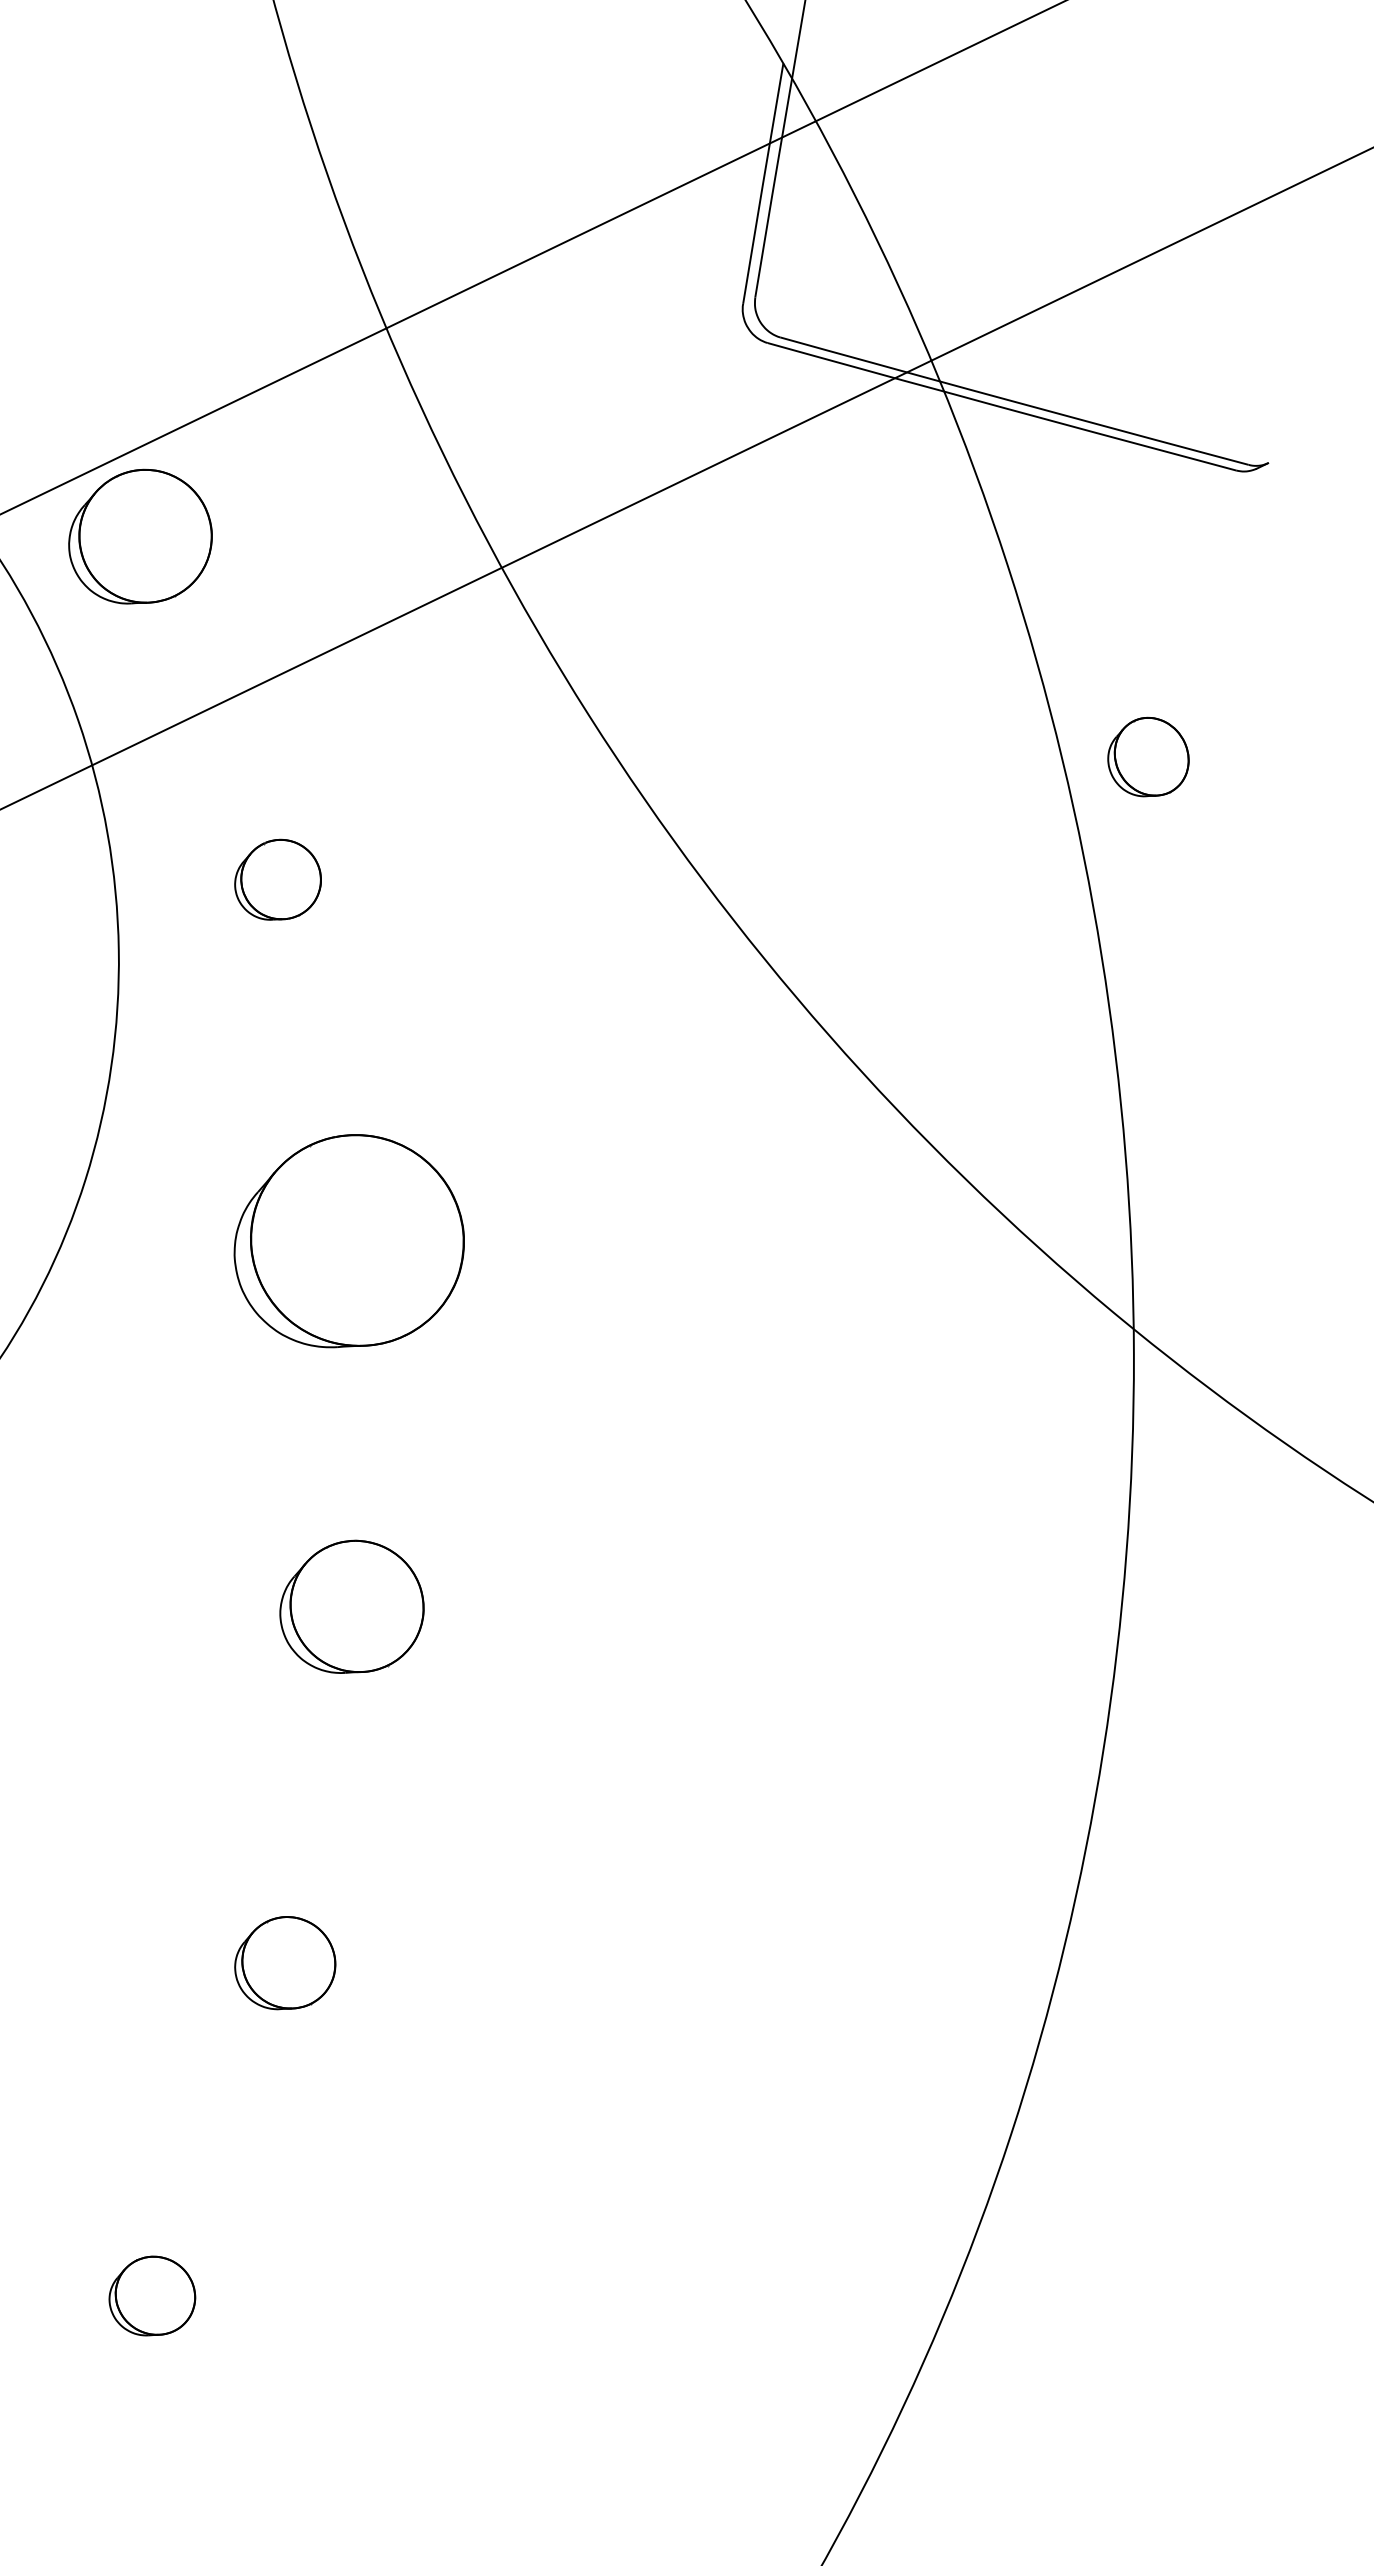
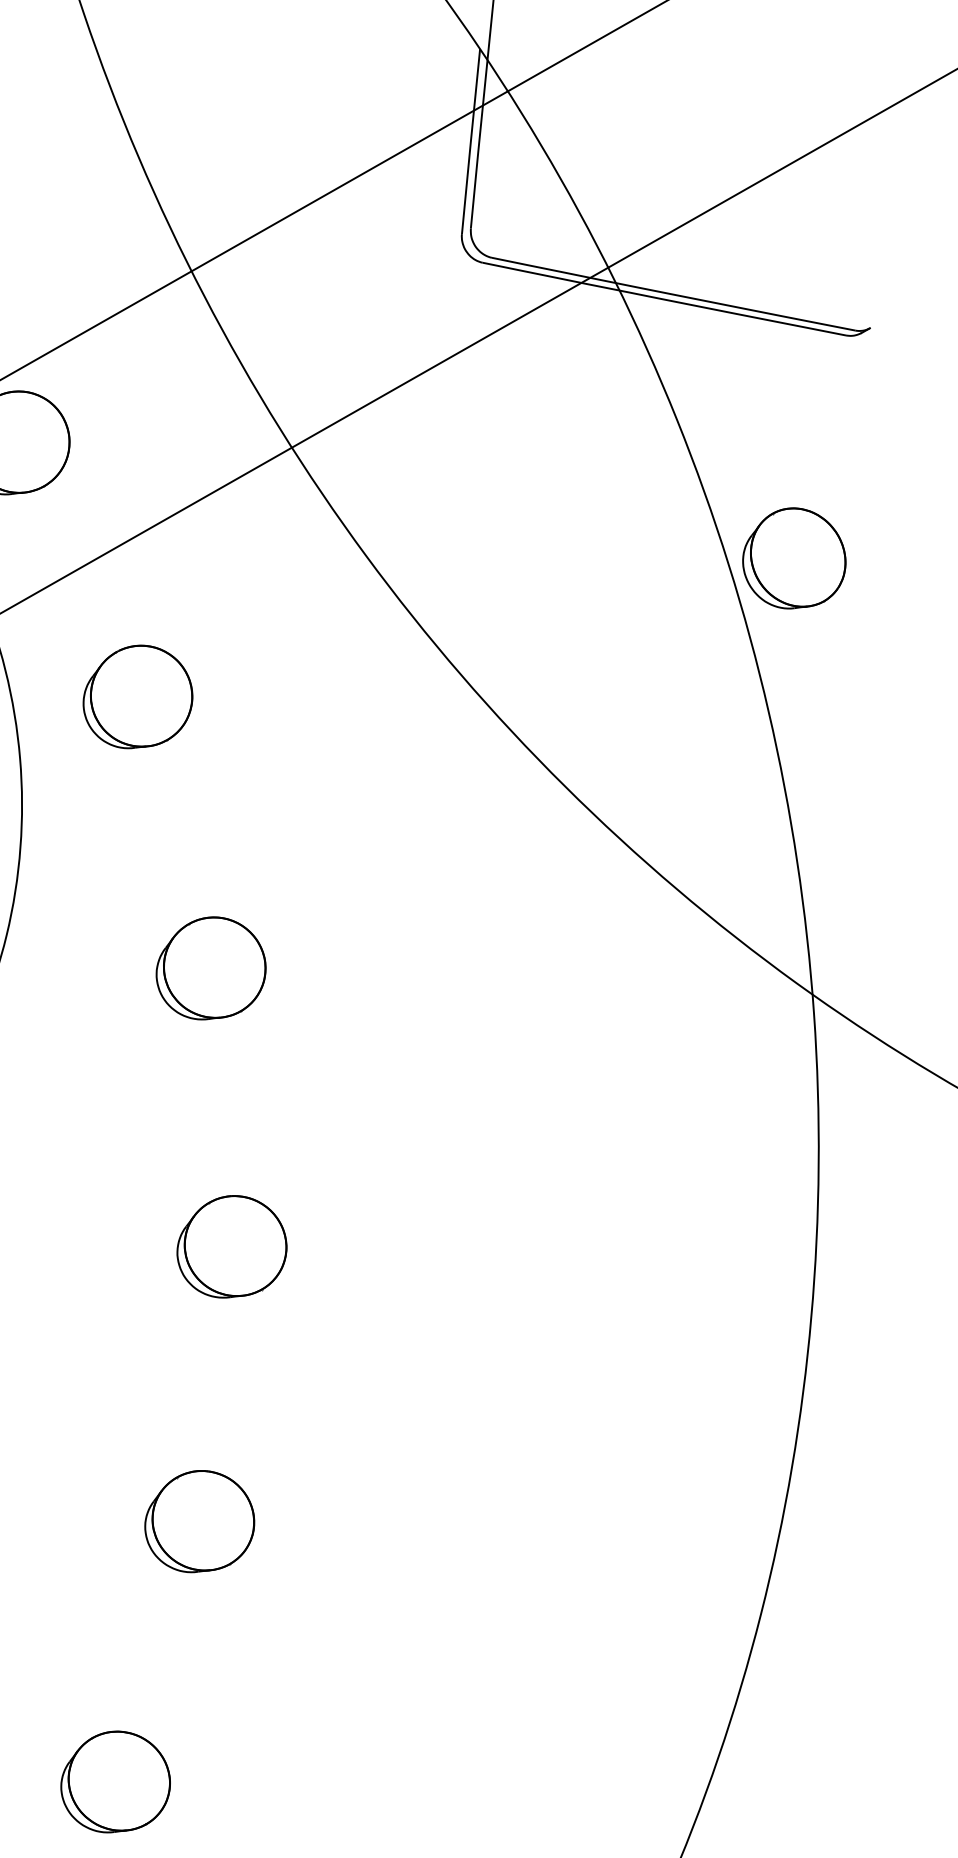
part: (1148, 756) -> (794, 557), size x1.67
part: (277, 879) -> (137, 696), size x1.67
part: (349, 1240) -> (210, 967), size x0.62
part: (284, 1962) -> (198, 1520), size x1.43
part: (152, 2295) -> (115, 1781), size x1.67

